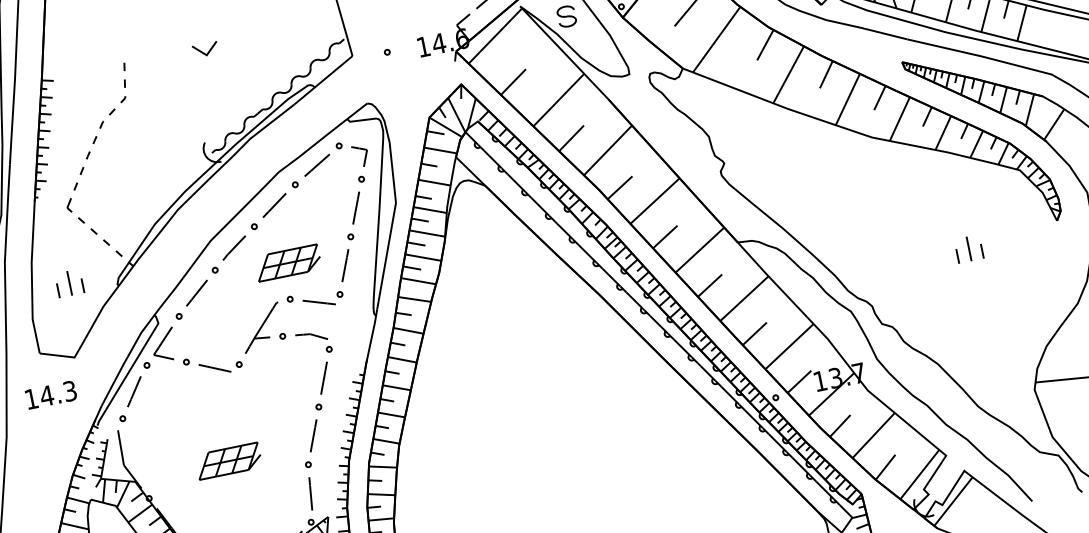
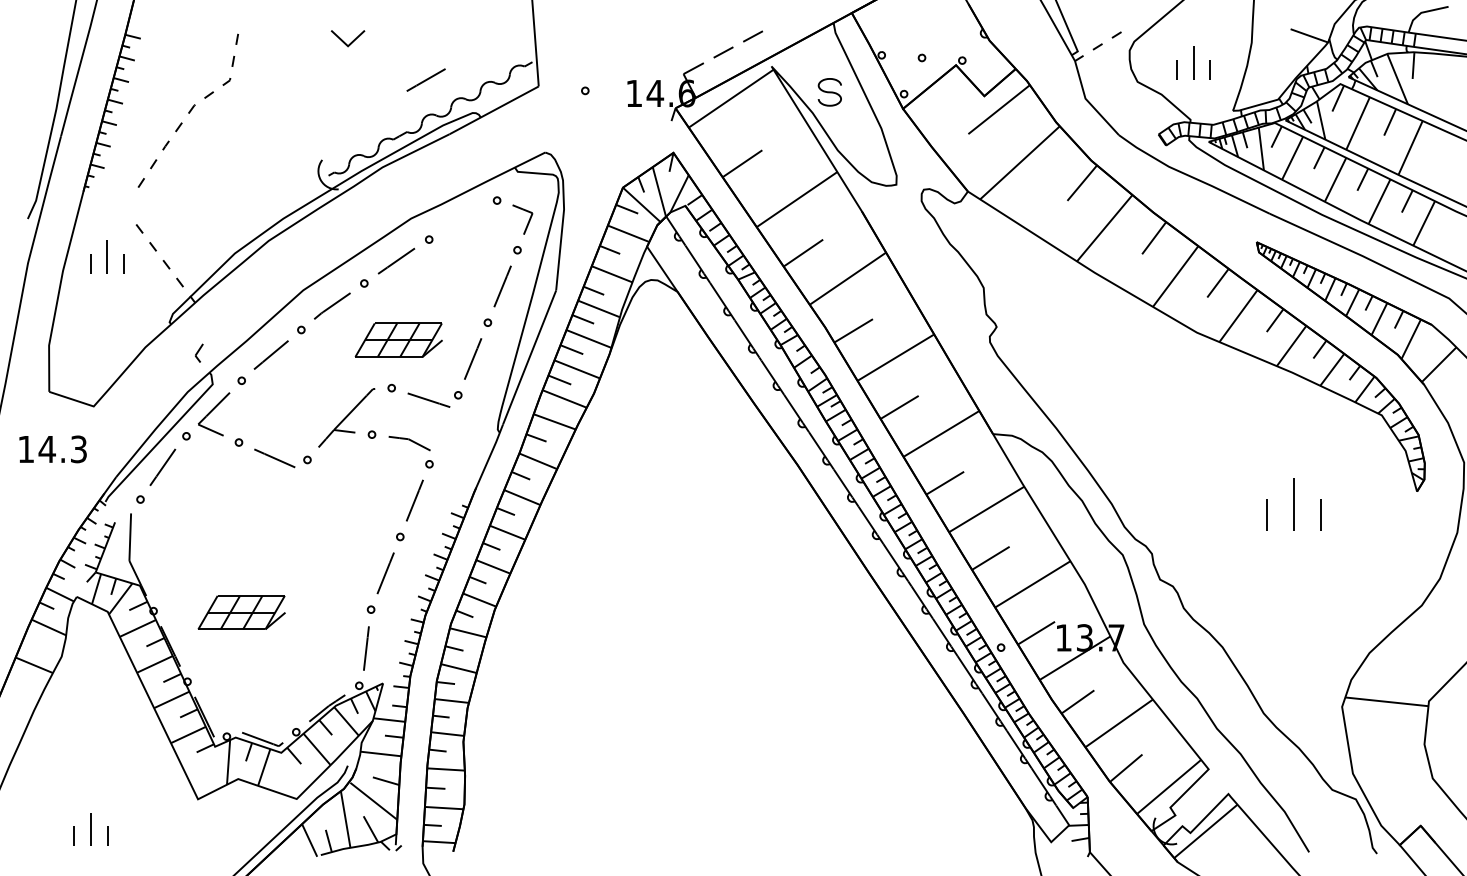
line: (316, 165) -> (425, 79), moved
part: (69, 205) -> (199, 352), moved
part: (968, 248) -> (1293, 504), size x1.6
part: (69, 282) -> (107, 256), moved
part: (228, 461) -> (241, 612), moved

